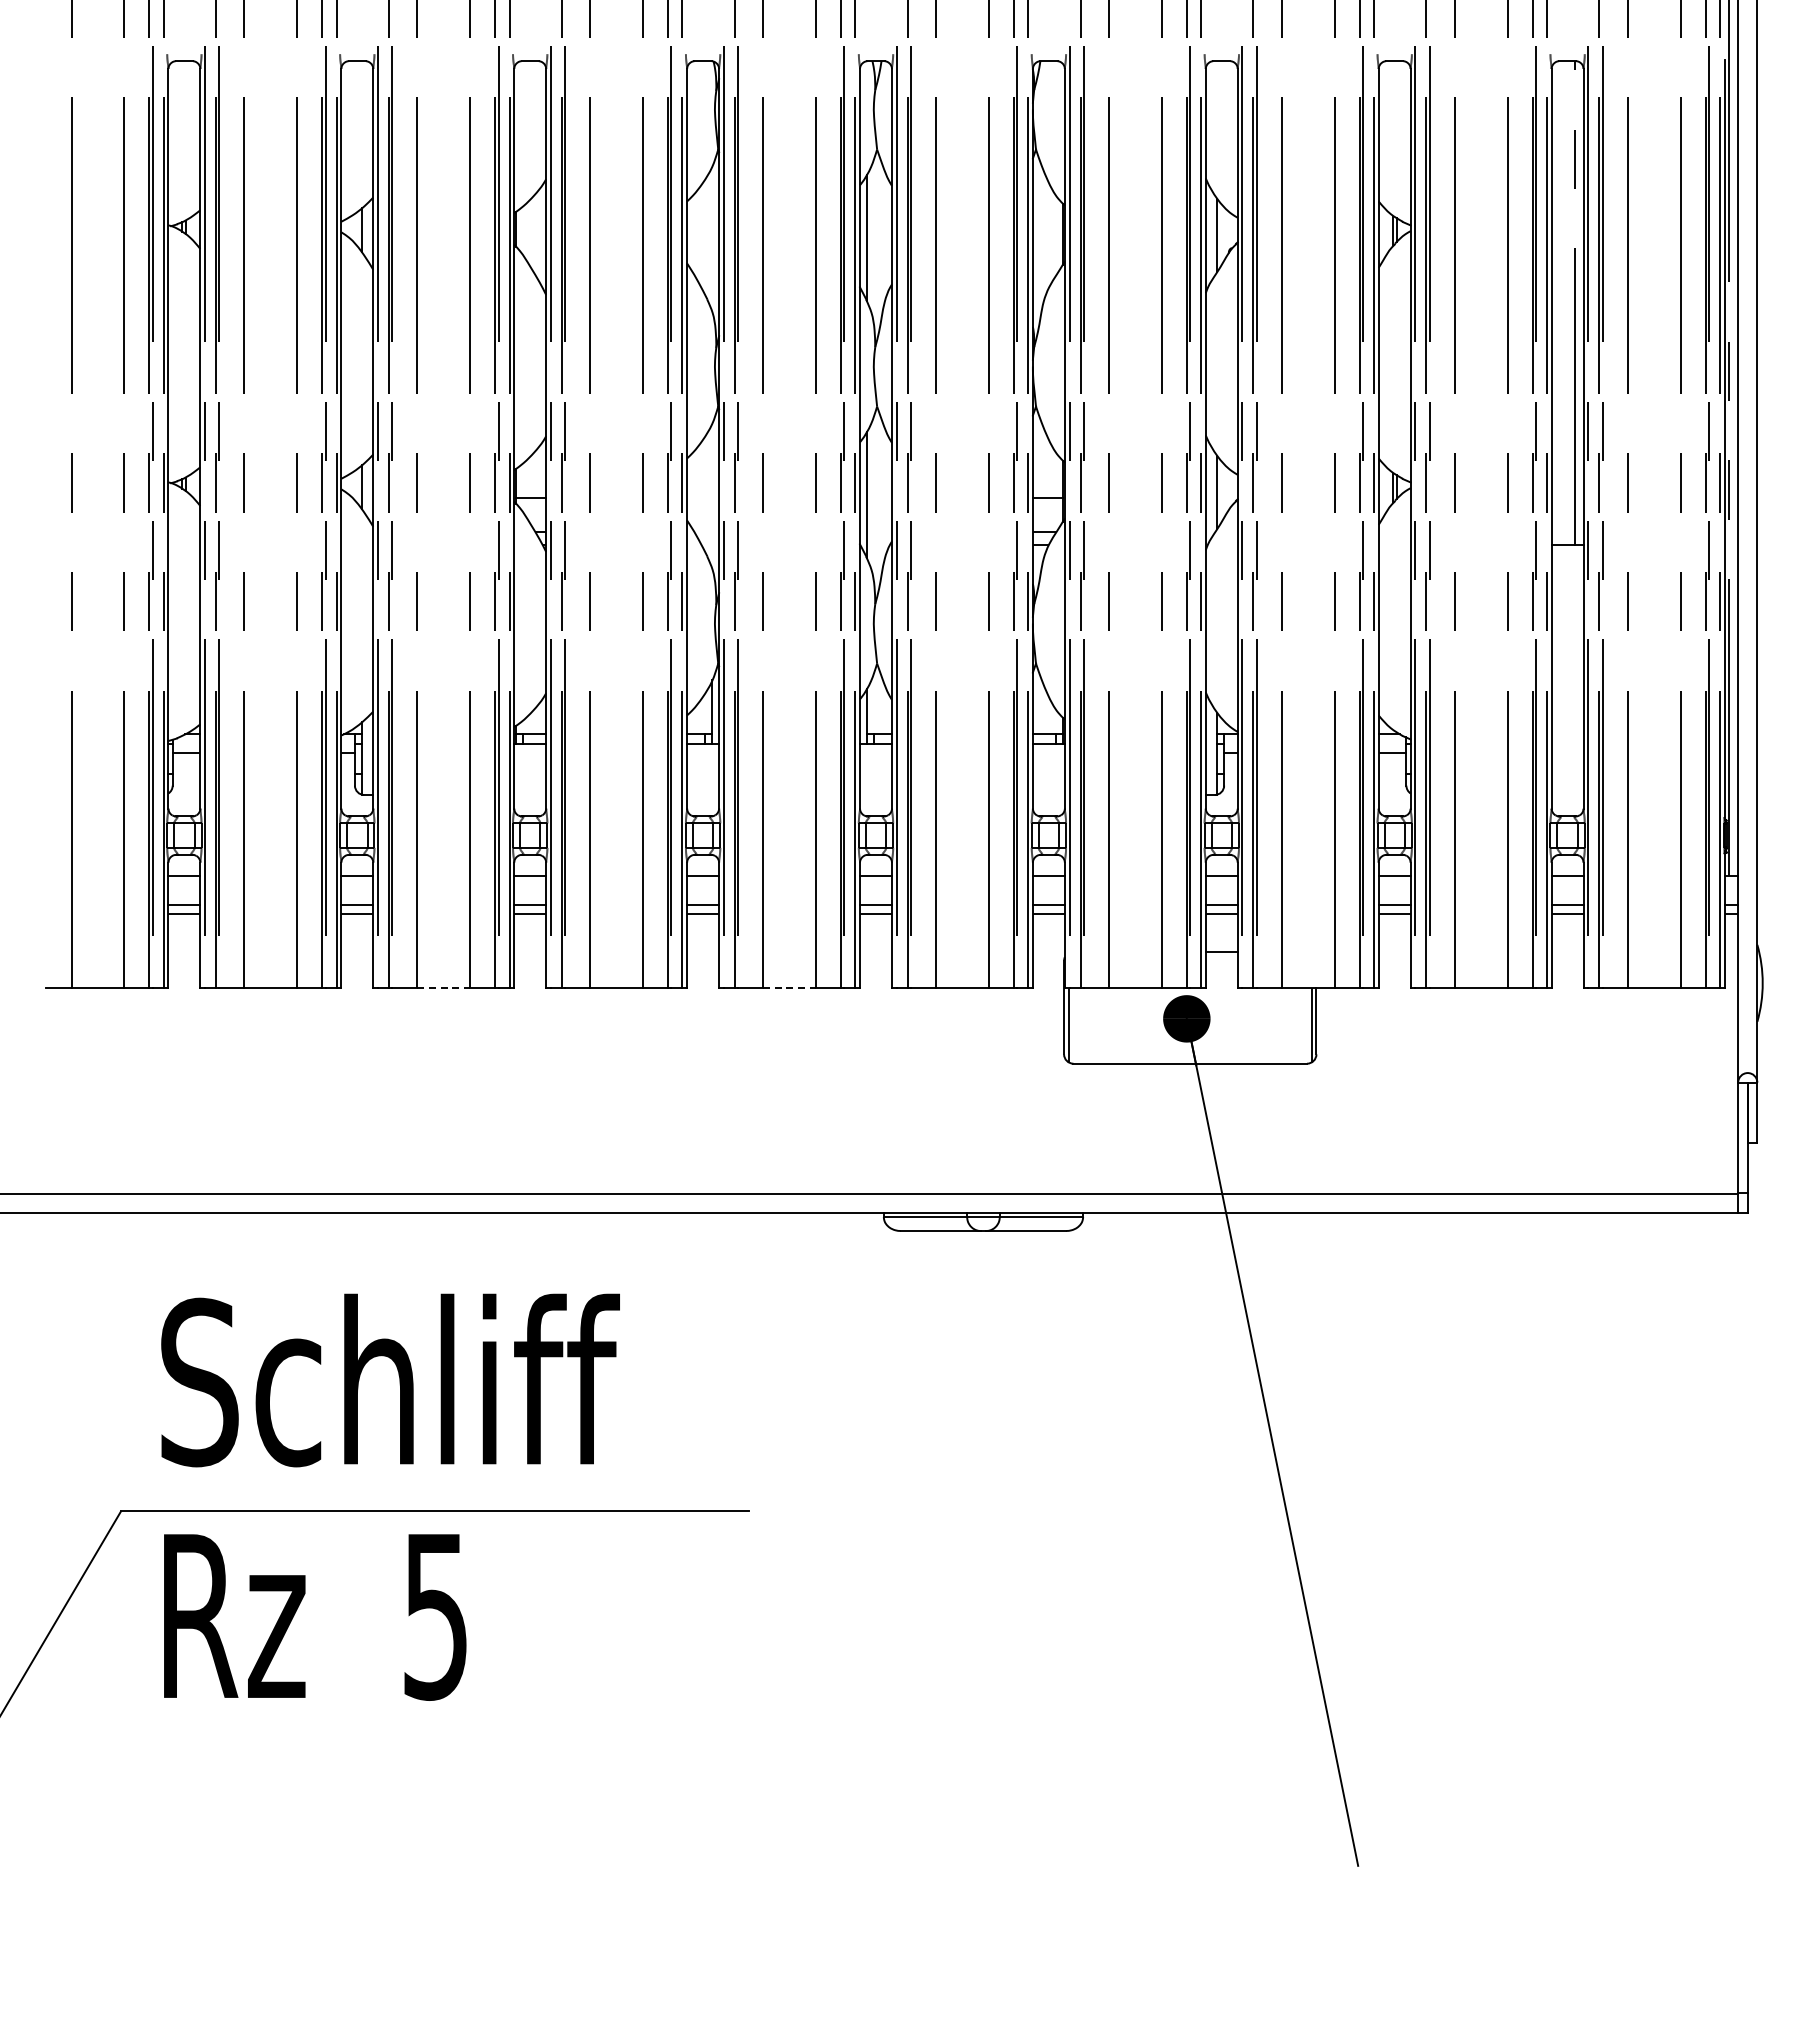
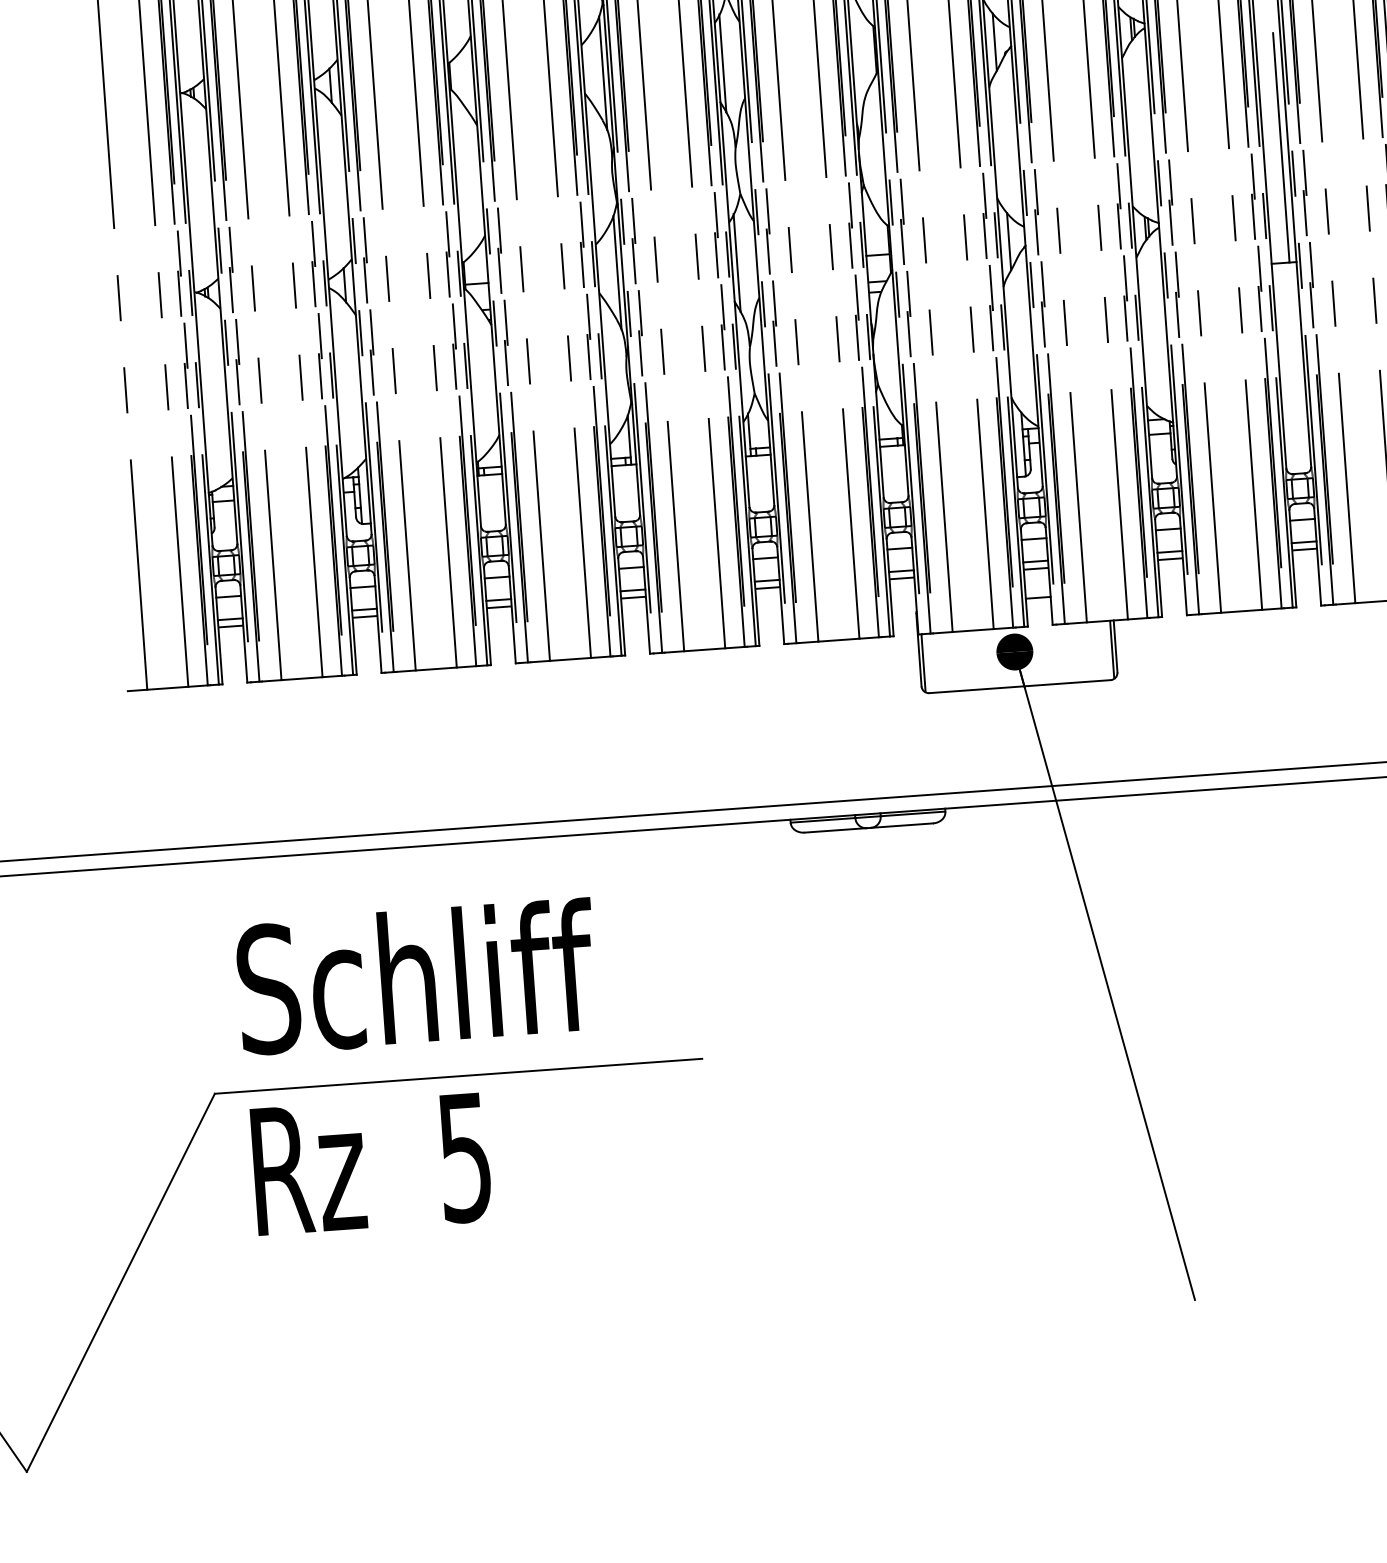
line: (712, 239) -> (603, 73), added
line: (712, 496) -> (617, 272), added
line: (444, 987) -> (436, 668), dashed -> solid
line: (790, 987) -> (705, 649), dashed -> solid

